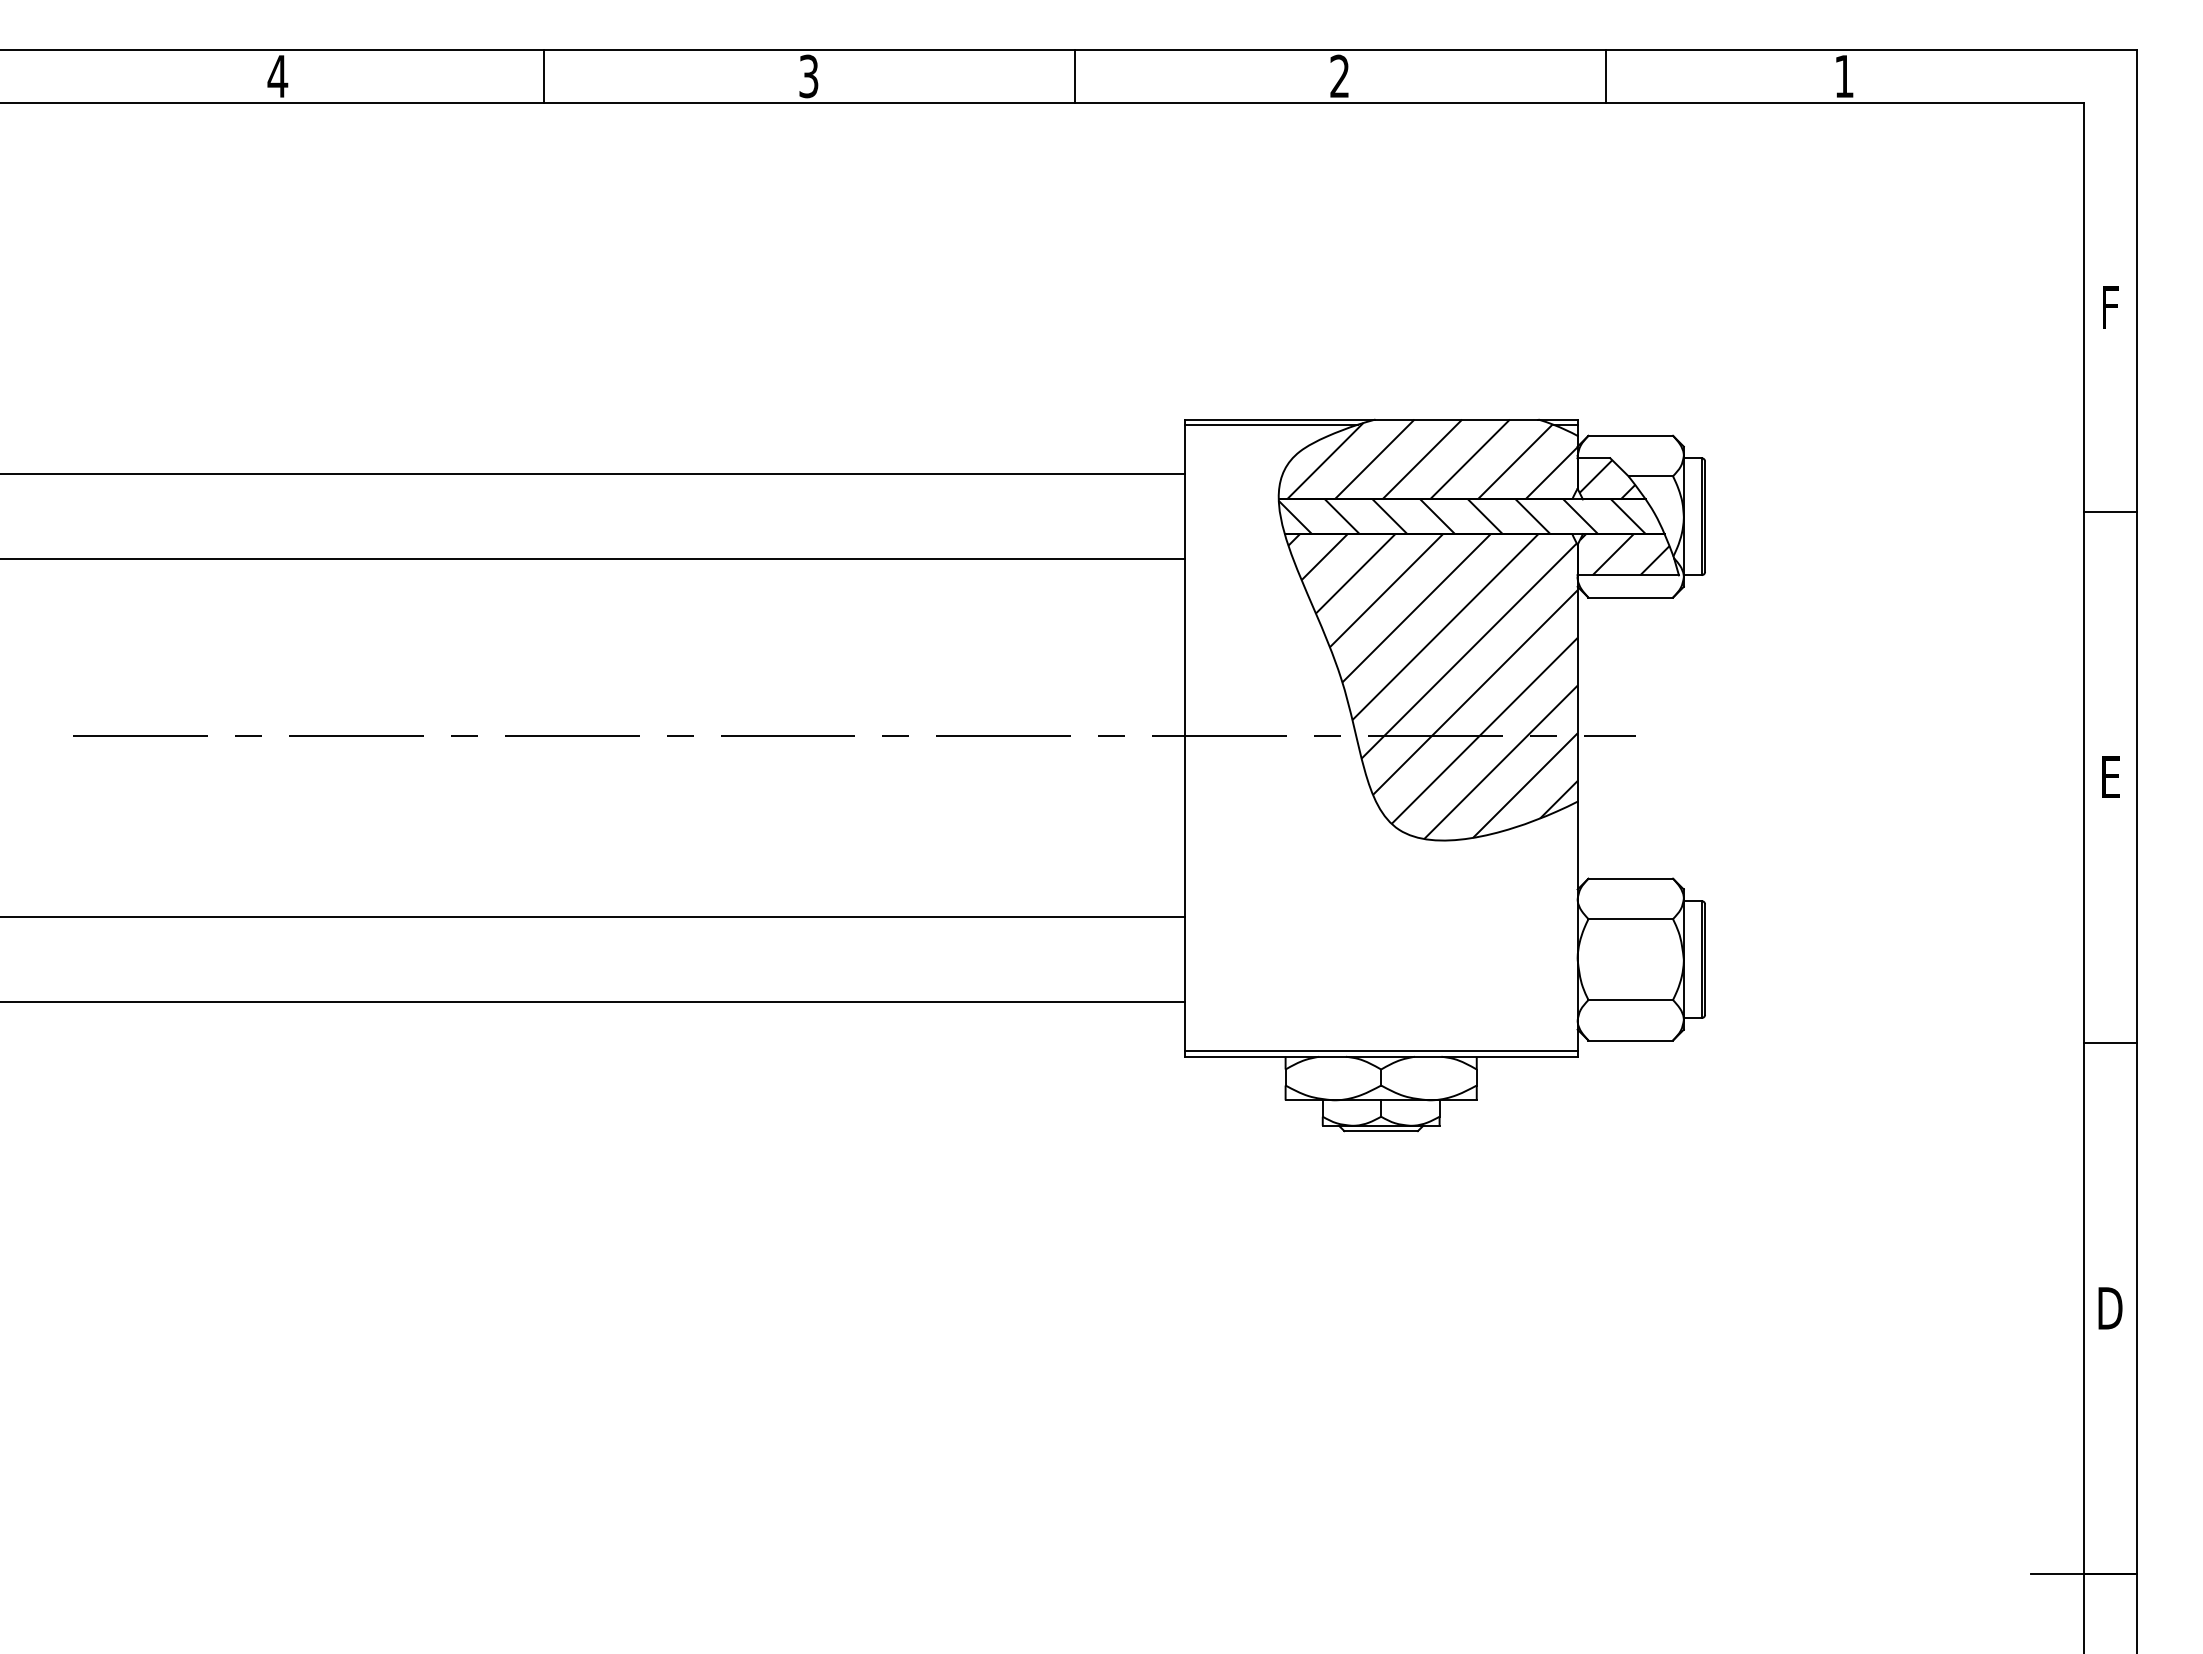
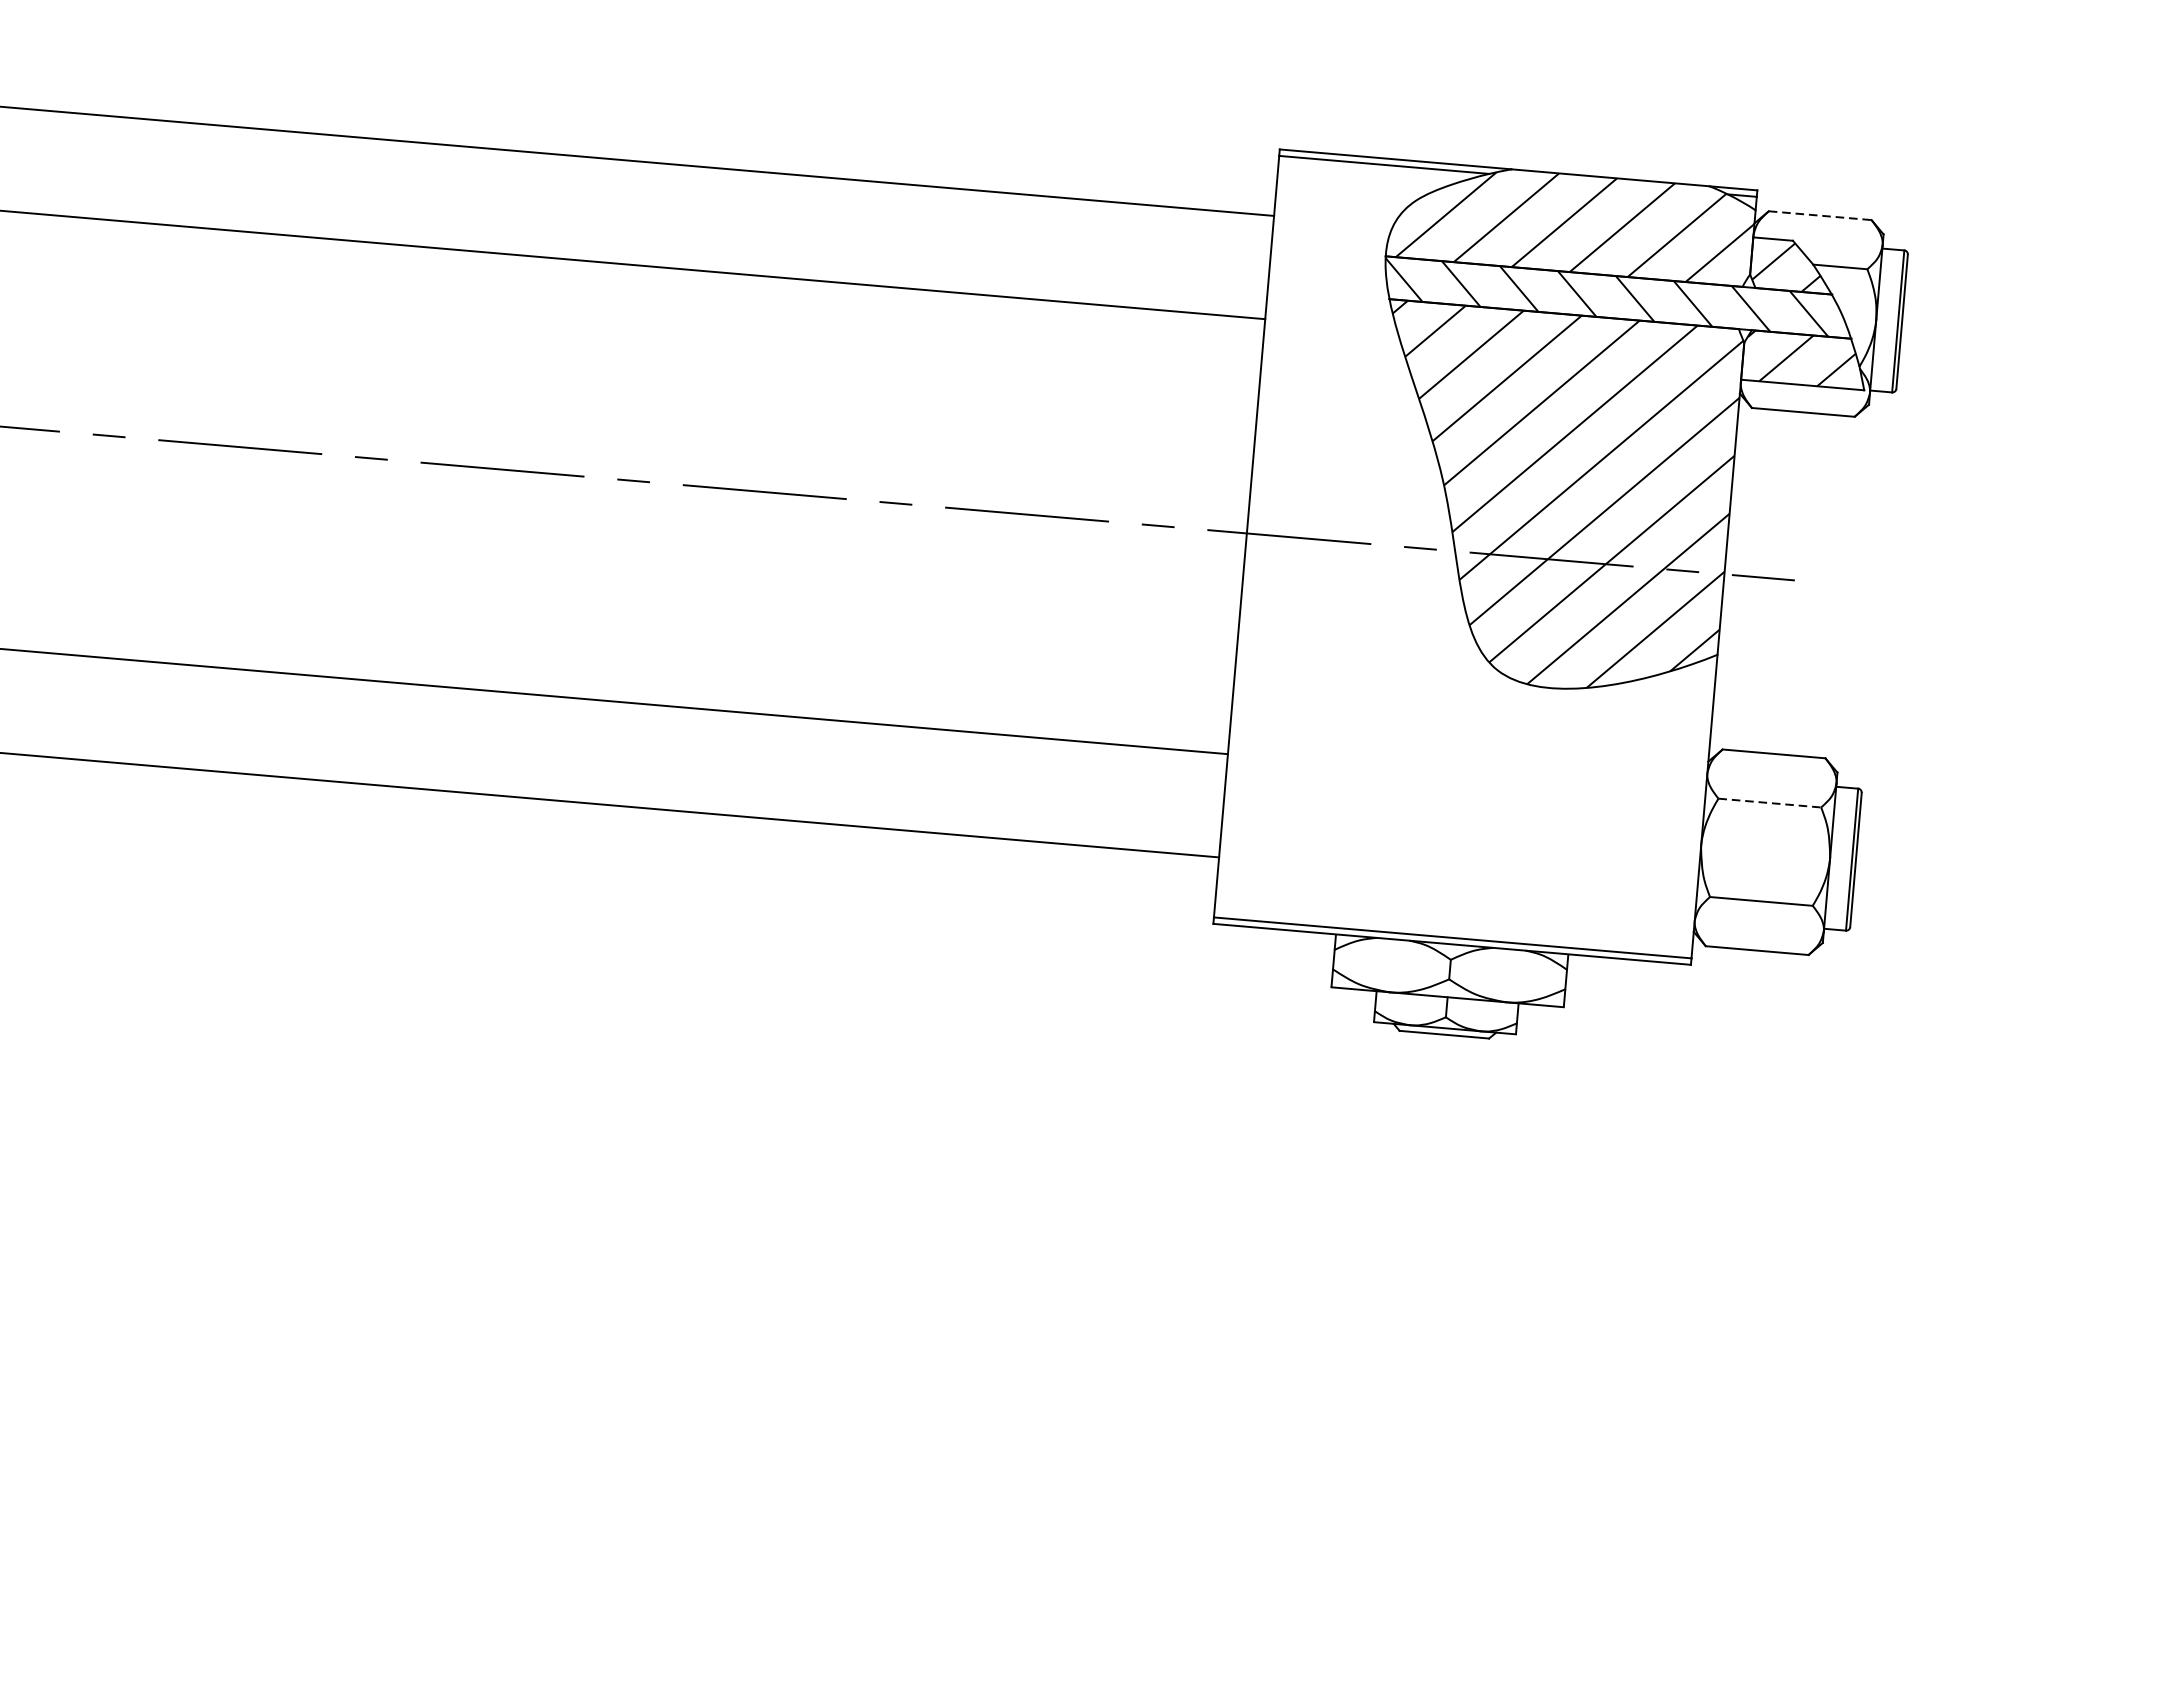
line: (1631, 435) -> (1821, 215), solid -> dashed
line: (1631, 919) -> (1770, 803), solid -> dashed

